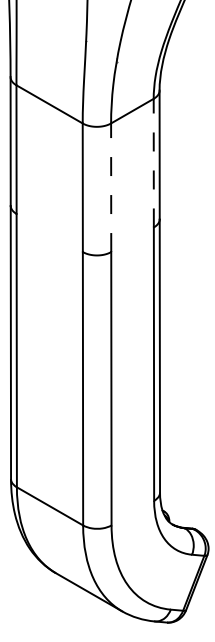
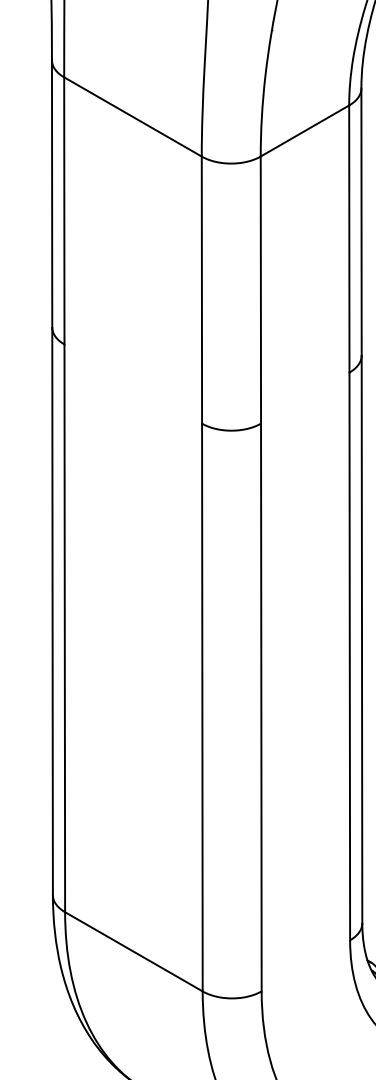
line: (153, 162) -> (348, 237), dashed -> solid
line: (111, 187) -> (261, 289), dashed -> solid

